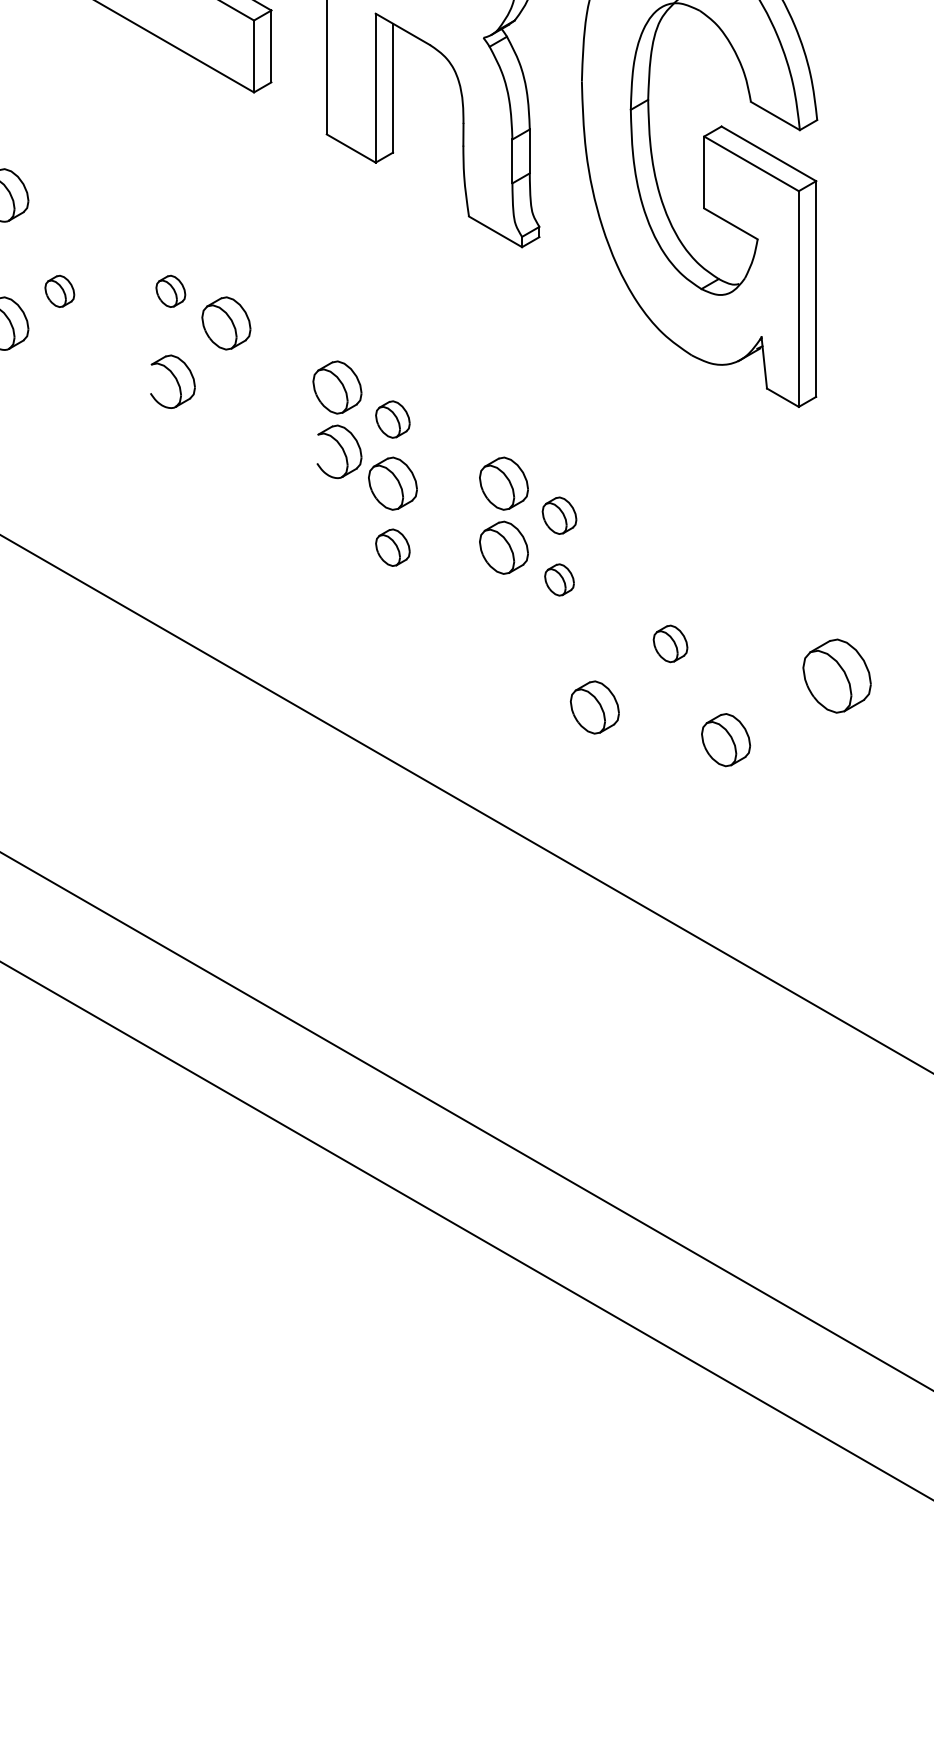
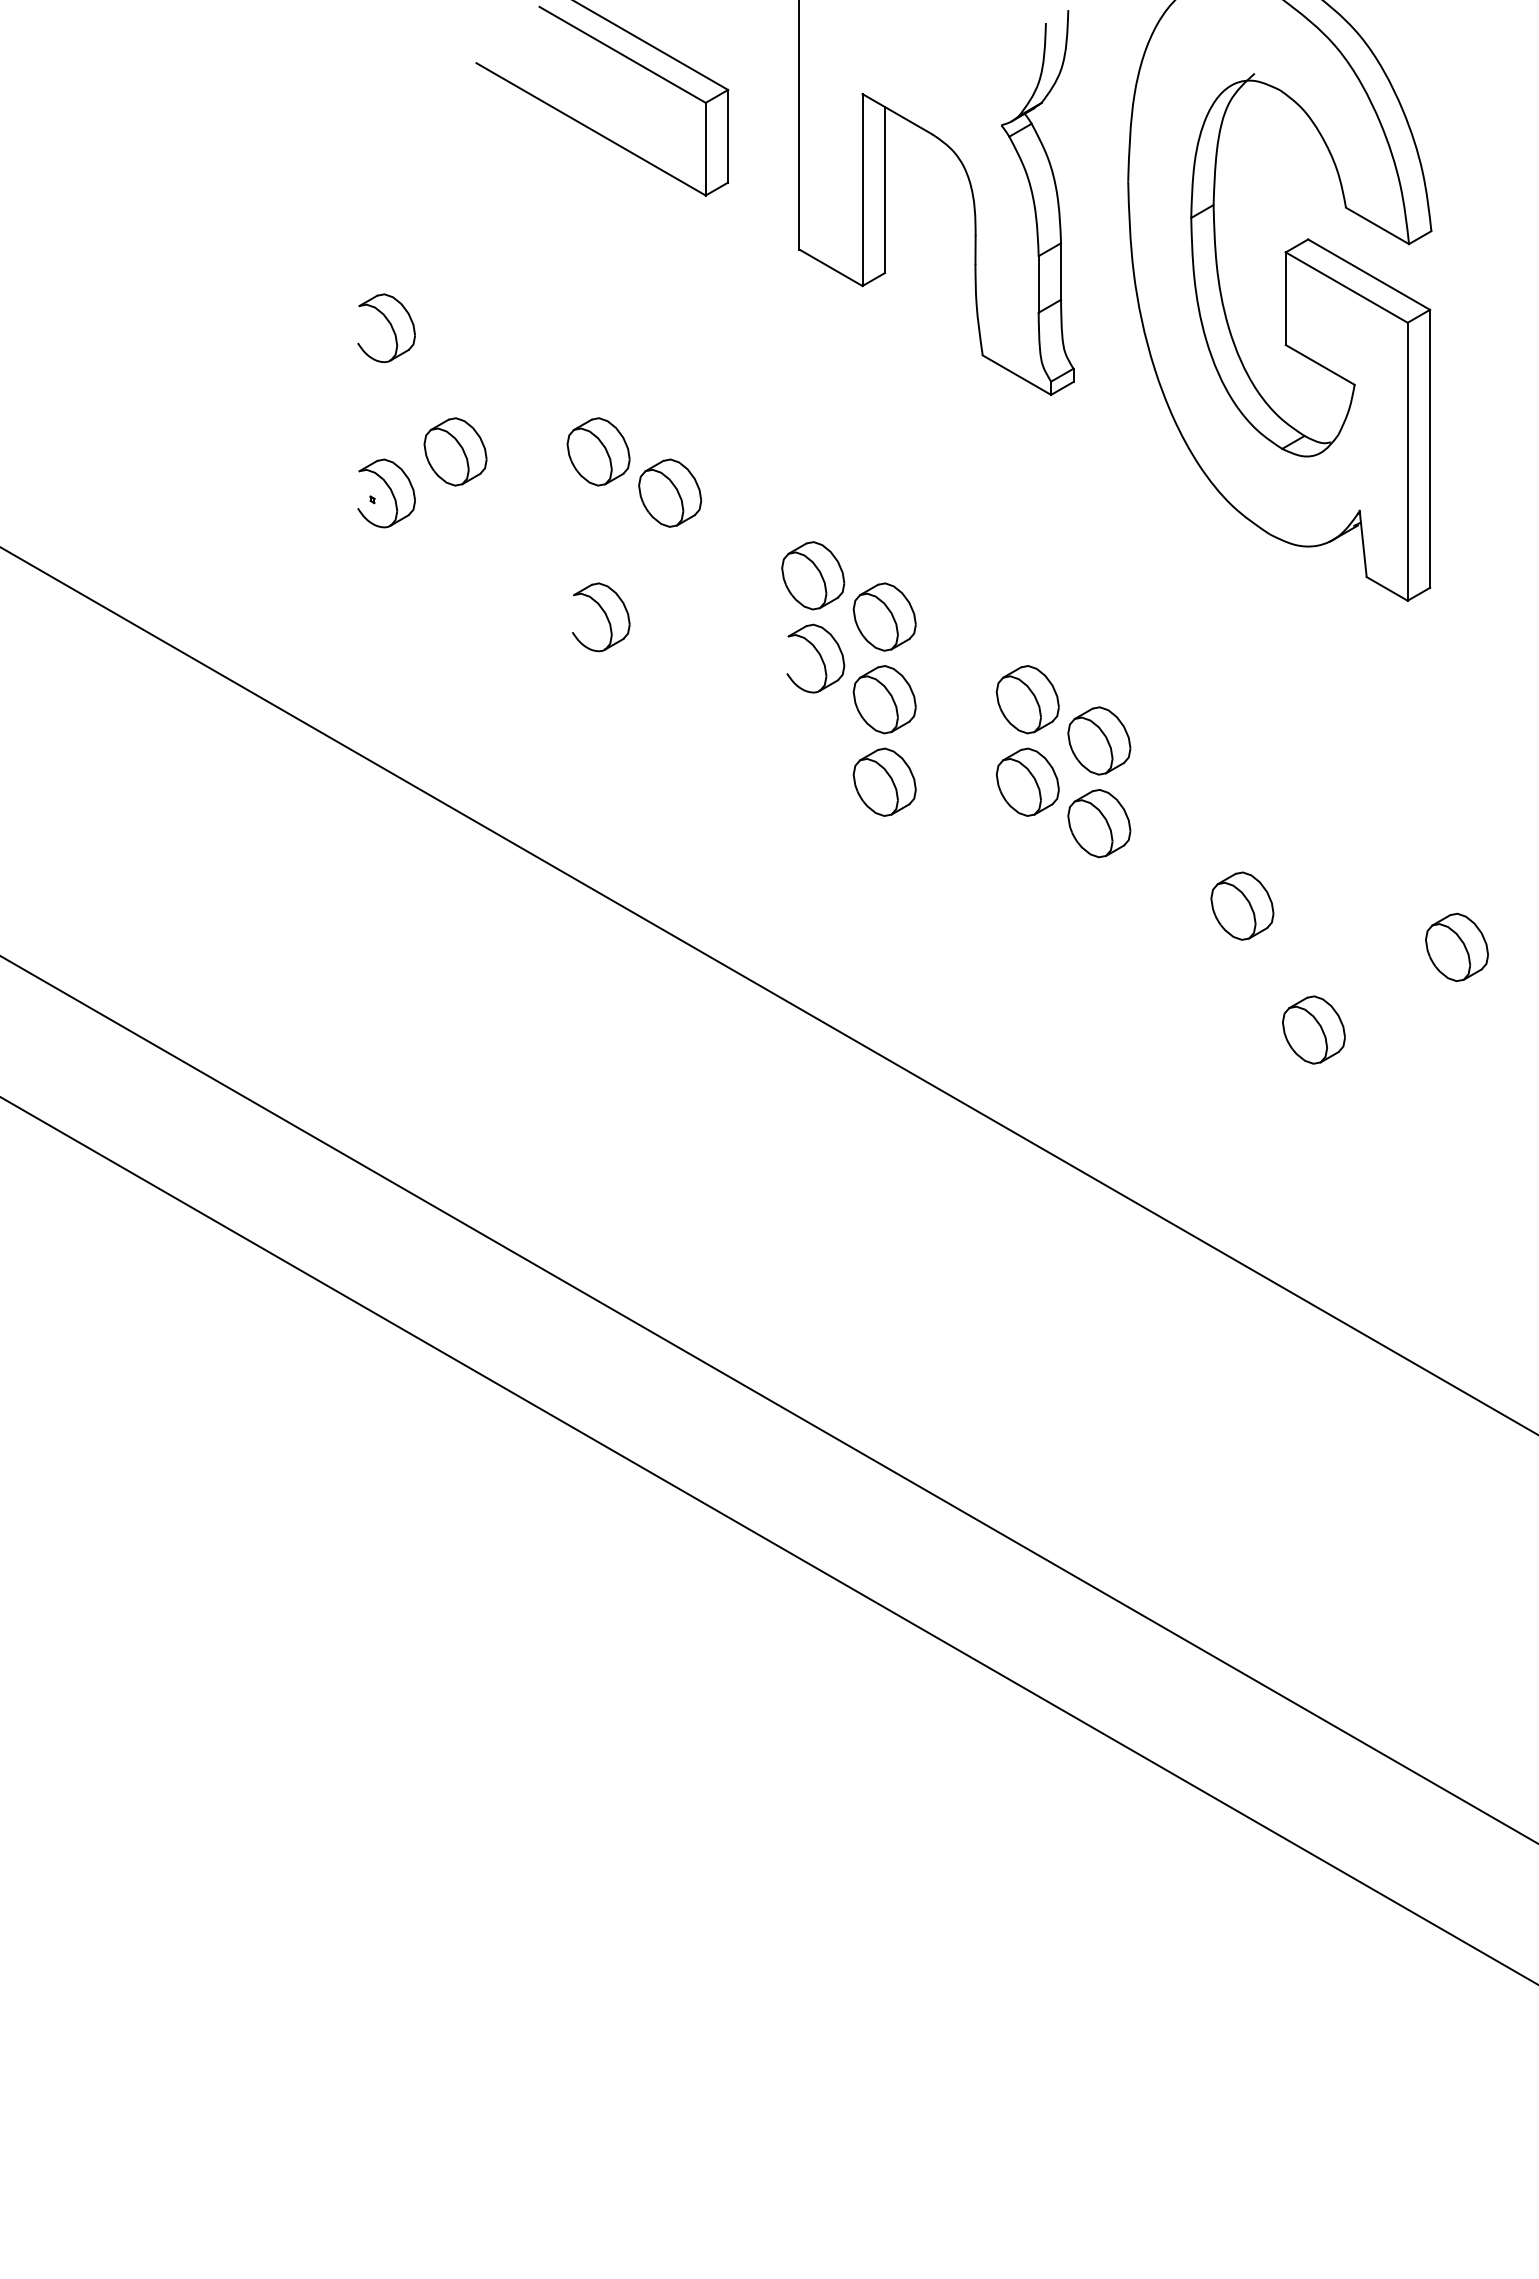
part: (59, 291) -> (455, 451), size x1.67
part: (170, 291) -> (598, 451), size x1.67
part: (173, 381) -> (601, 617), moved
part: (392, 419) -> (884, 616), size x1.43
part: (559, 515) -> (1099, 740), size x1.43
part: (392, 547) -> (884, 781), size x1.43
part: (559, 579) -> (1099, 823), size x1.67
part: (670, 643) -> (1242, 905), size x1.43
part: (836, 675) -> (1456, 946), size x0.71
part: (594, 707) -> (1144, 987), removed

